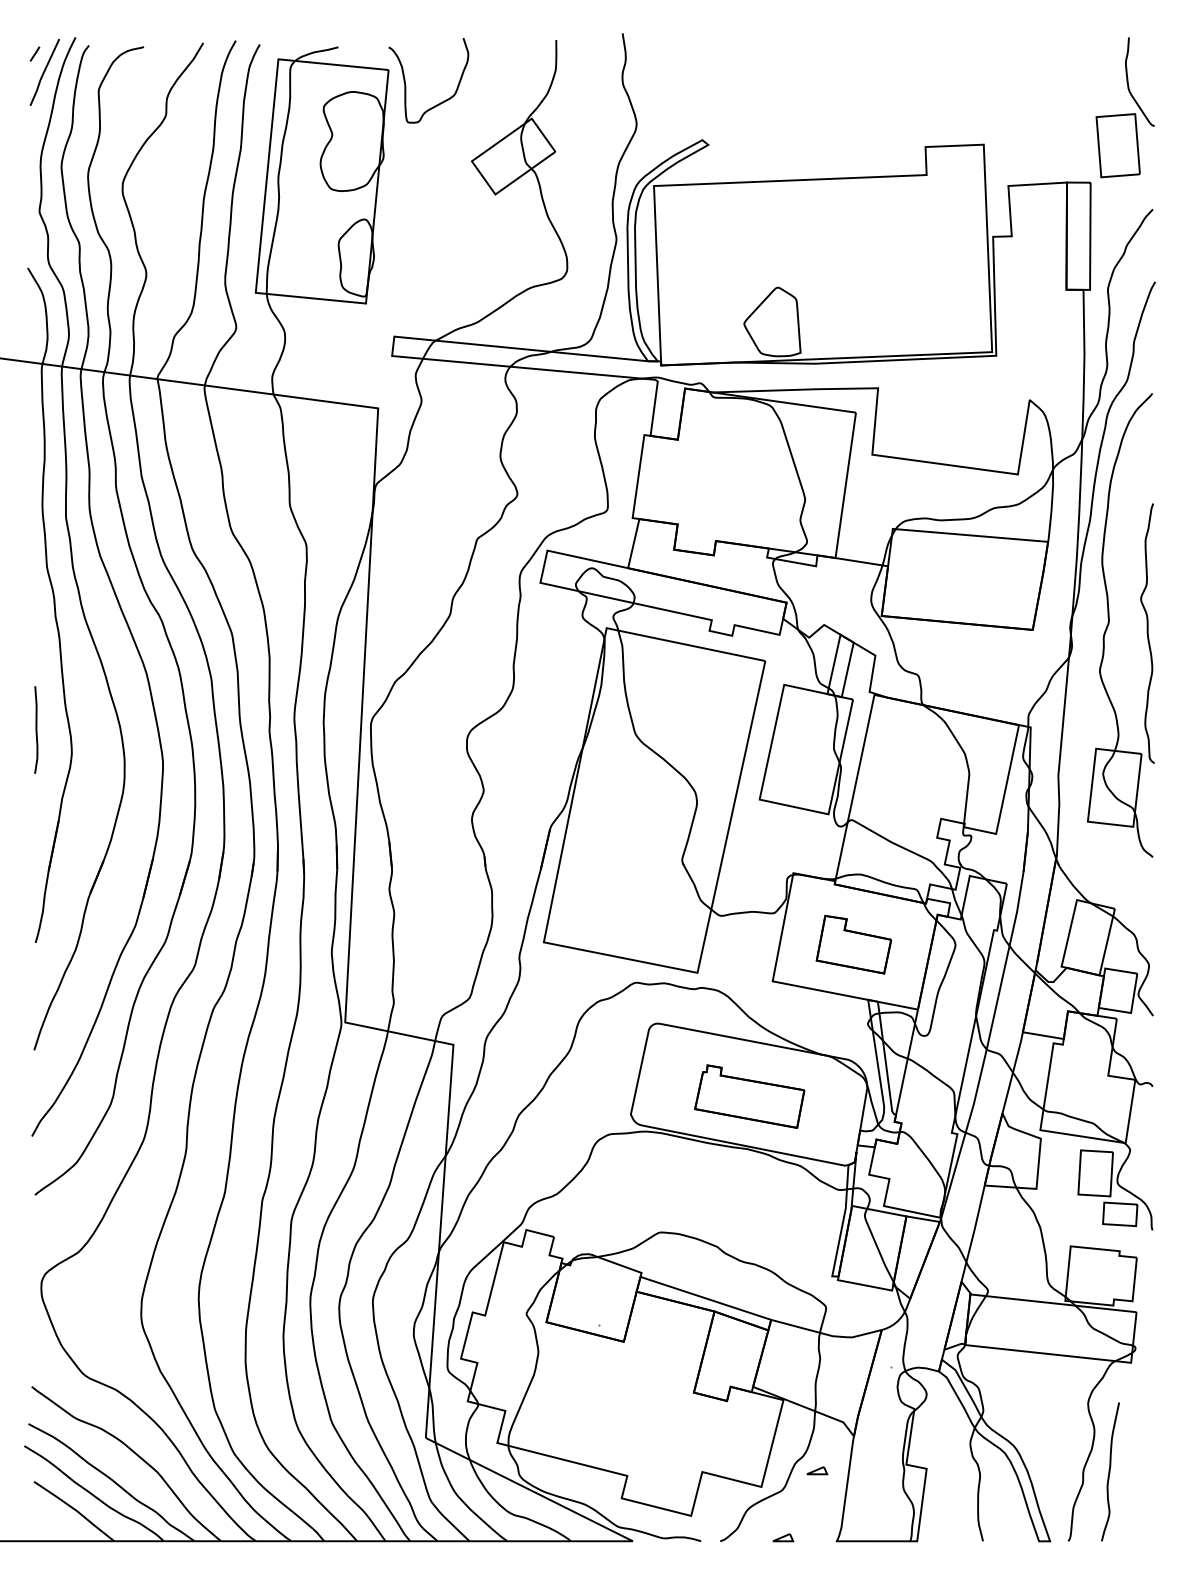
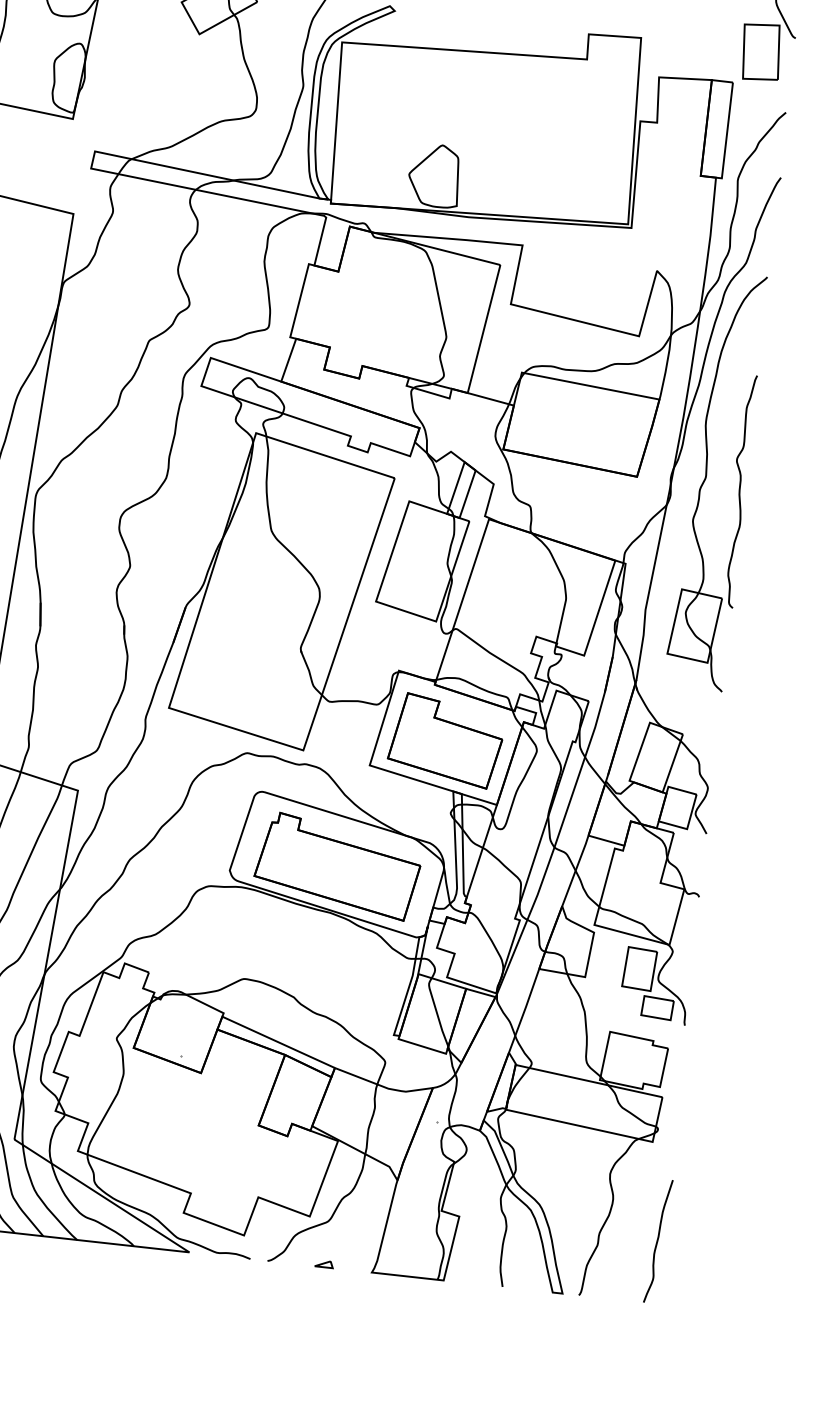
part: (853, 944) -> (445, 740), size x1.67
part: (749, 1096) -> (337, 866), size x1.67
part: (817, 1470) -> (361, 1207), removed
curve: (1110, 1471) -> (658, 1240), moved

